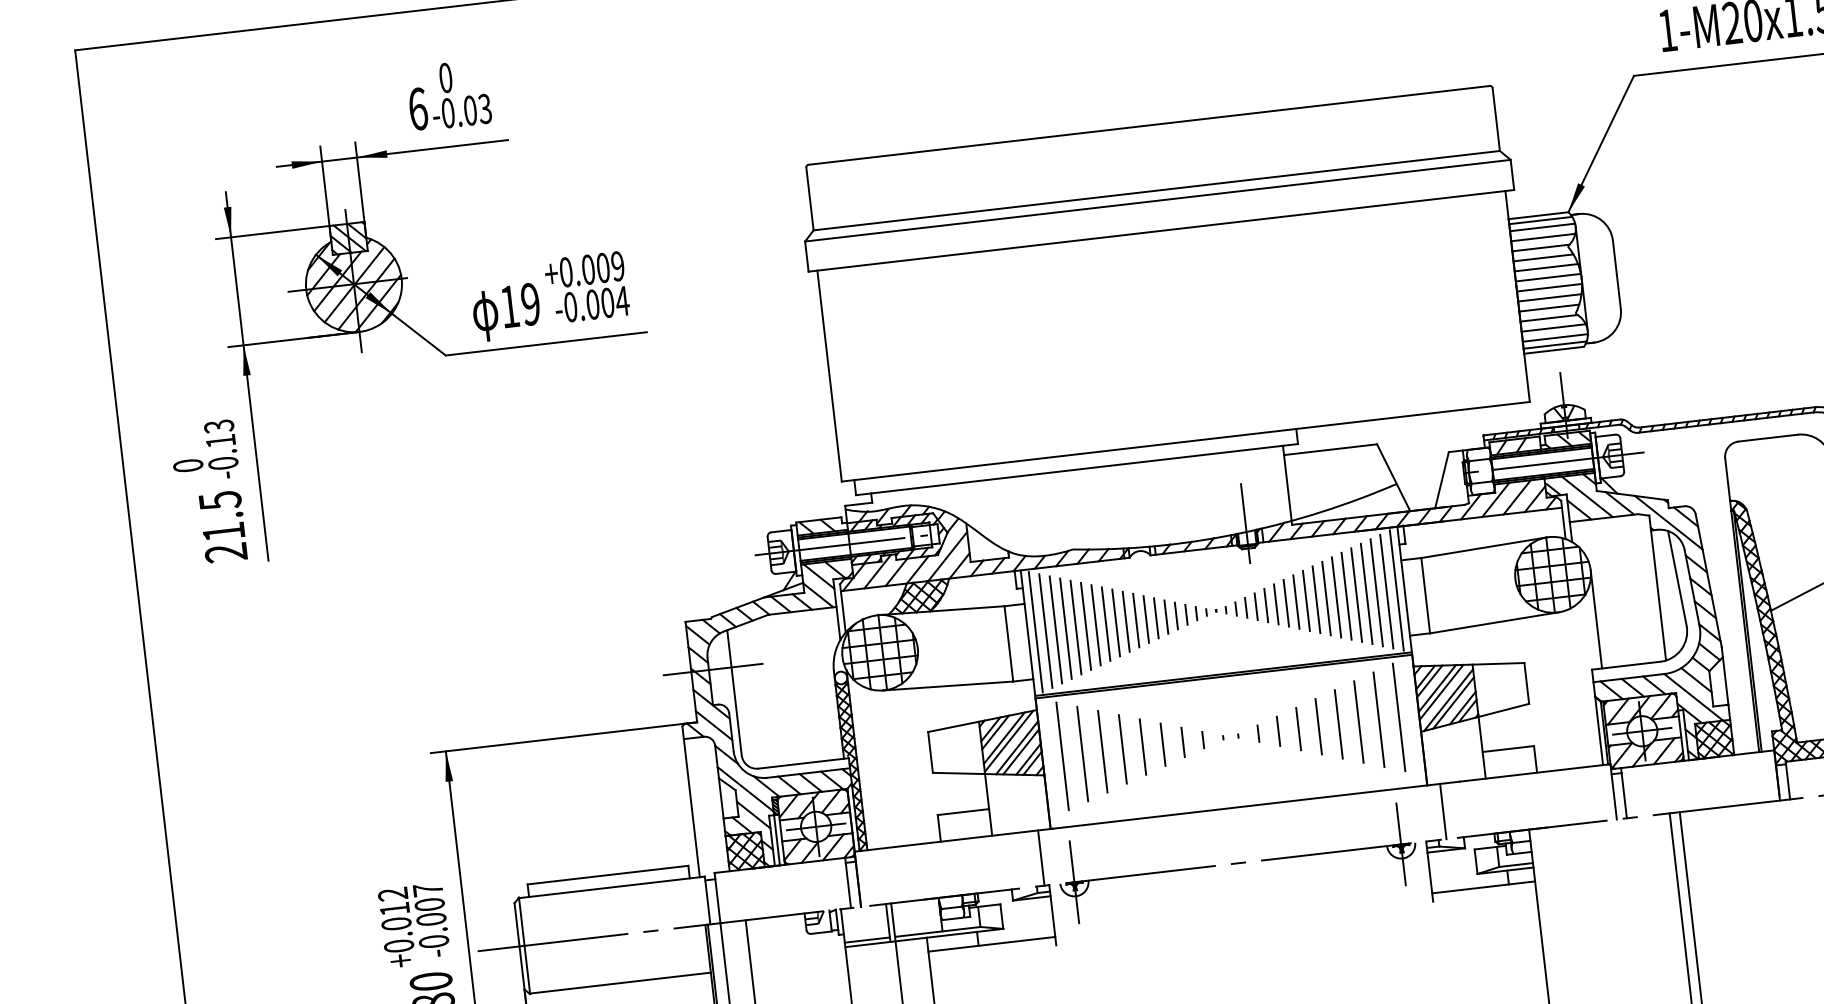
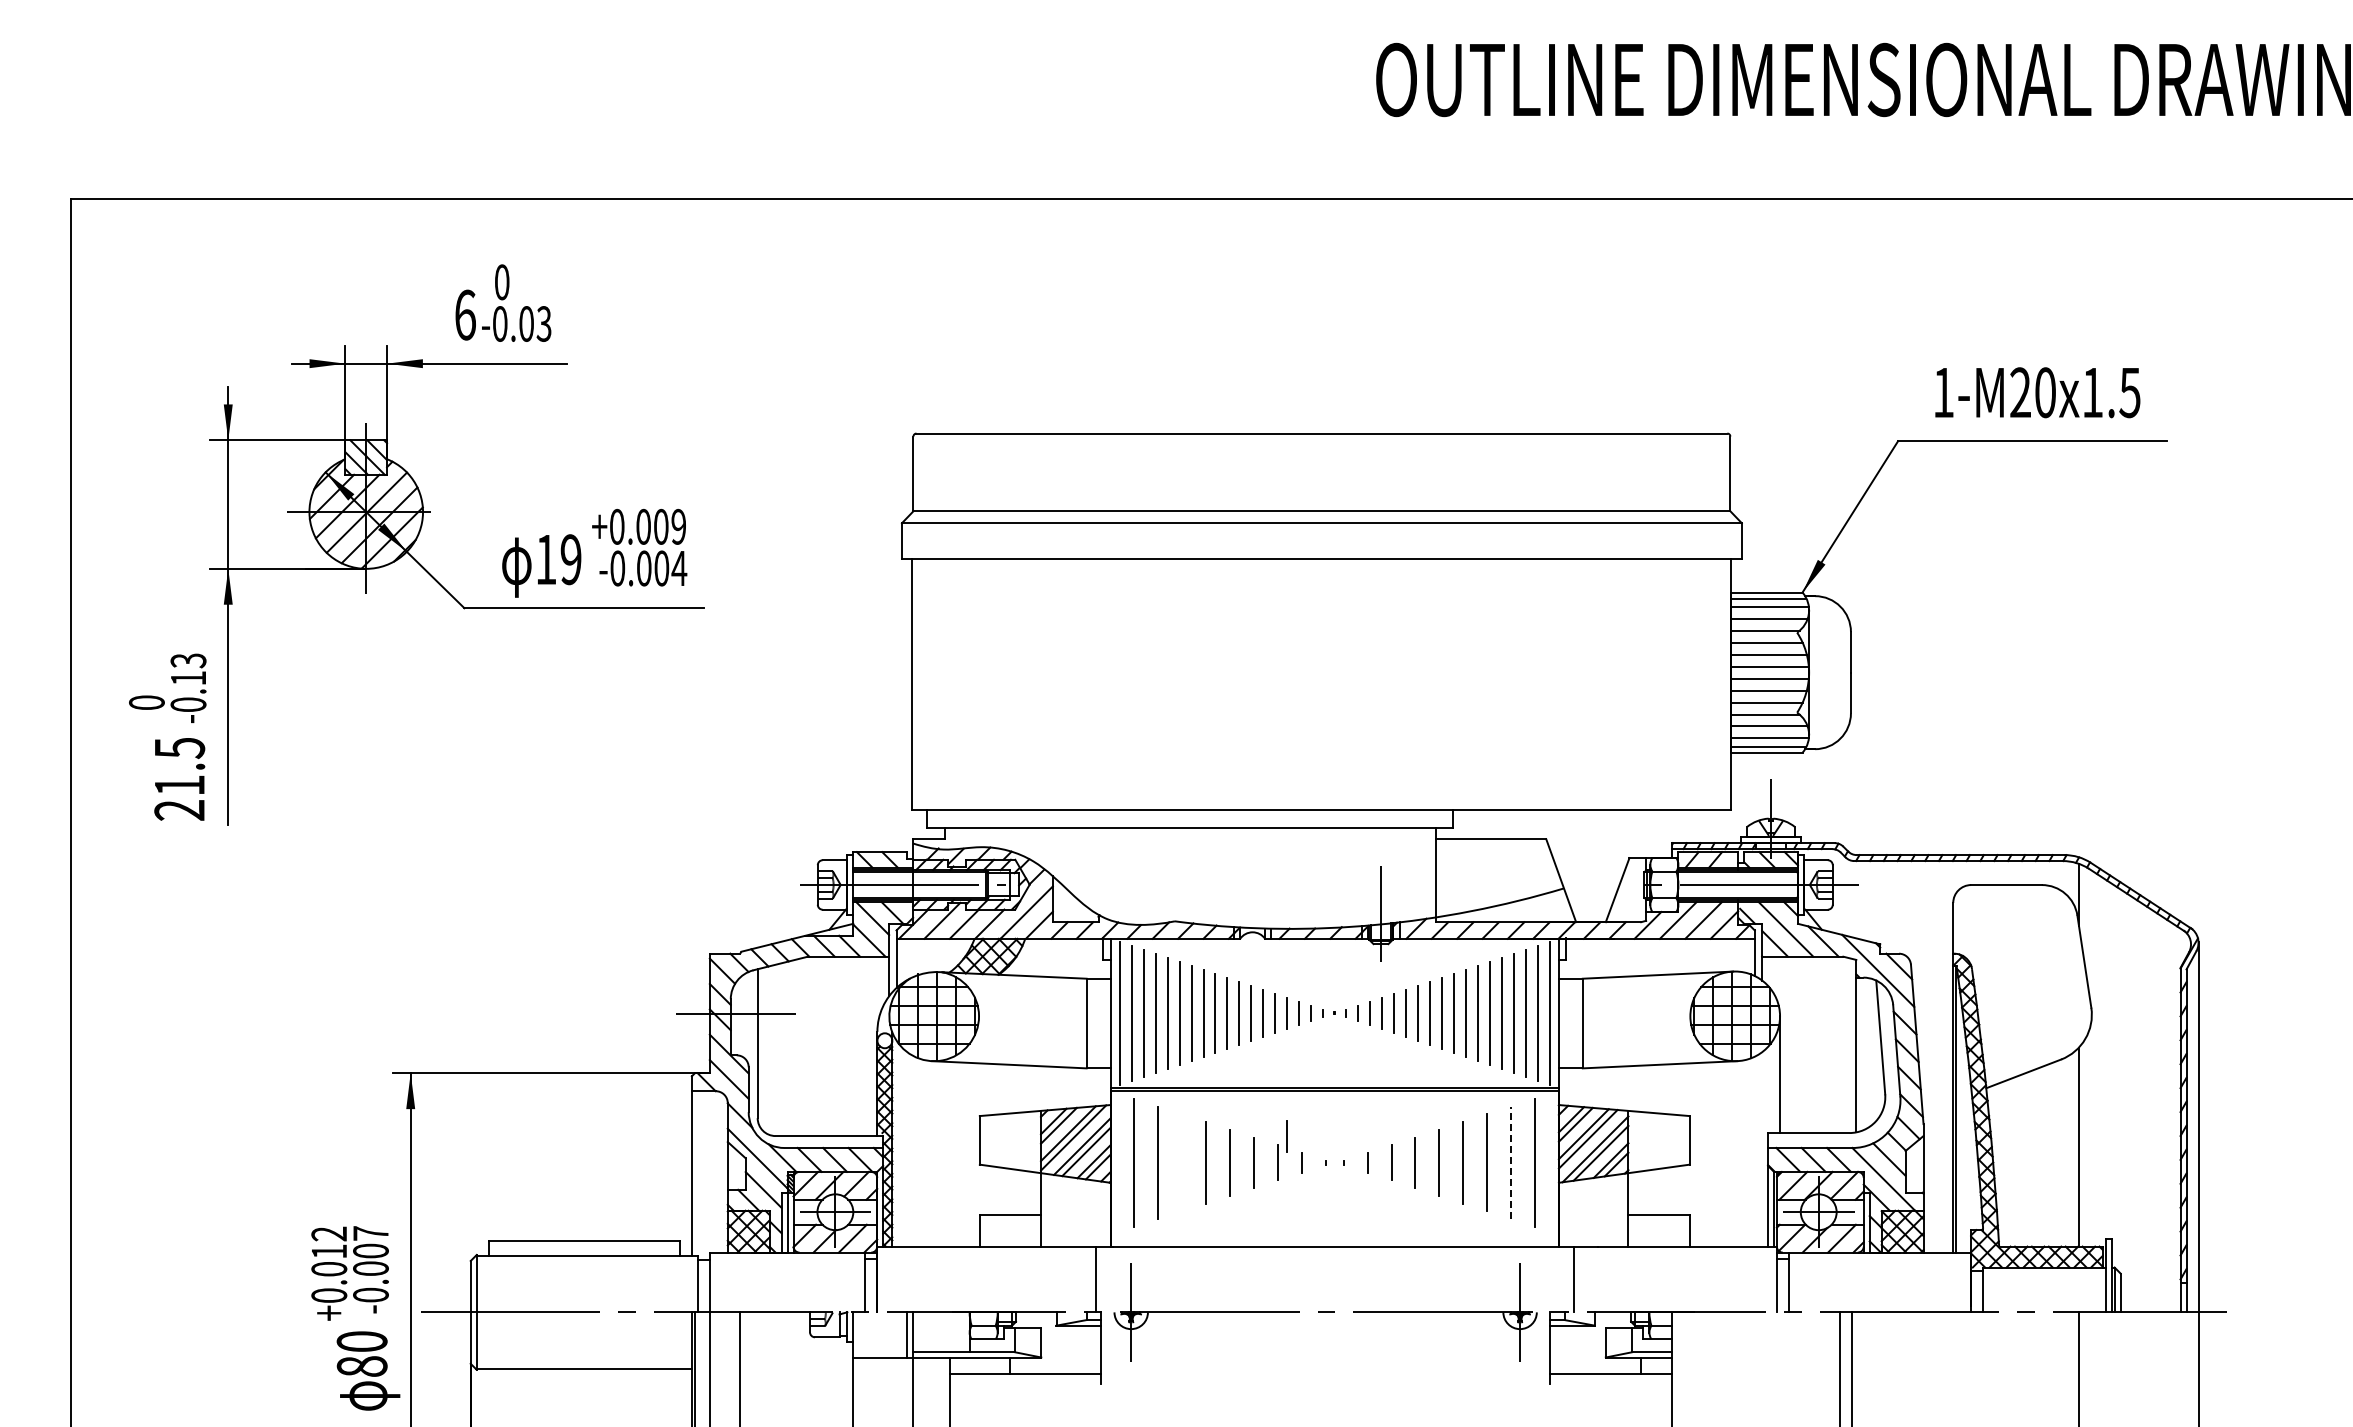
line: (1187, 719) -> (1286, 1136), added
line: (1379, 719) -> (1511, 1162), solid -> dashed
line: (1102, 751) -> (1182, 1162), removed
line: (866, 940) -> (879, 1352), removed

